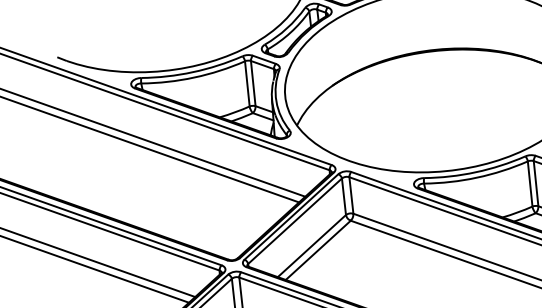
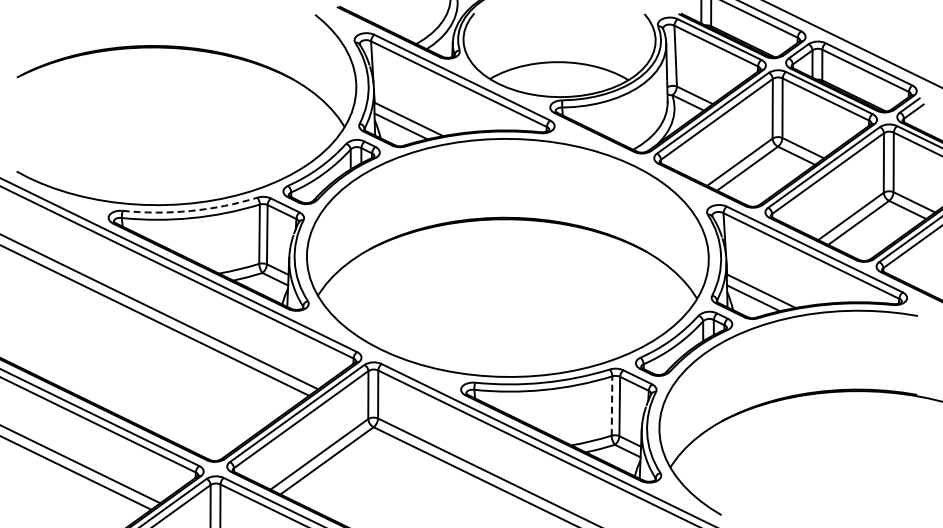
arc: (192, 71) -> (190, 210), solid -> dashed
line: (530, 183) -> (612, 405), solid -> dashed

